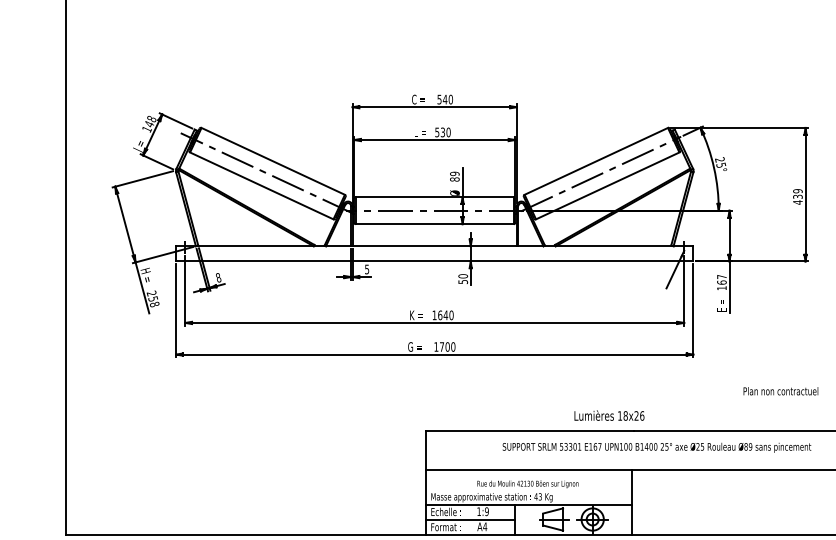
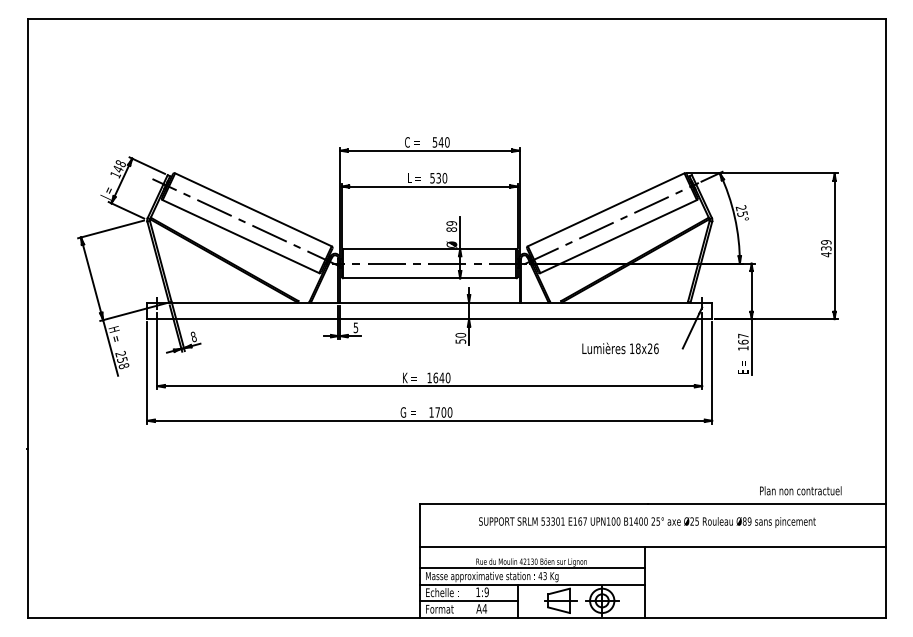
text: (780, 390) -> (800, 490), moved
text: (609, 415) -> (620, 348), moved
text: (657, 447) -> (647, 522), moved
line: (528, 489) -> (532, 568), added

